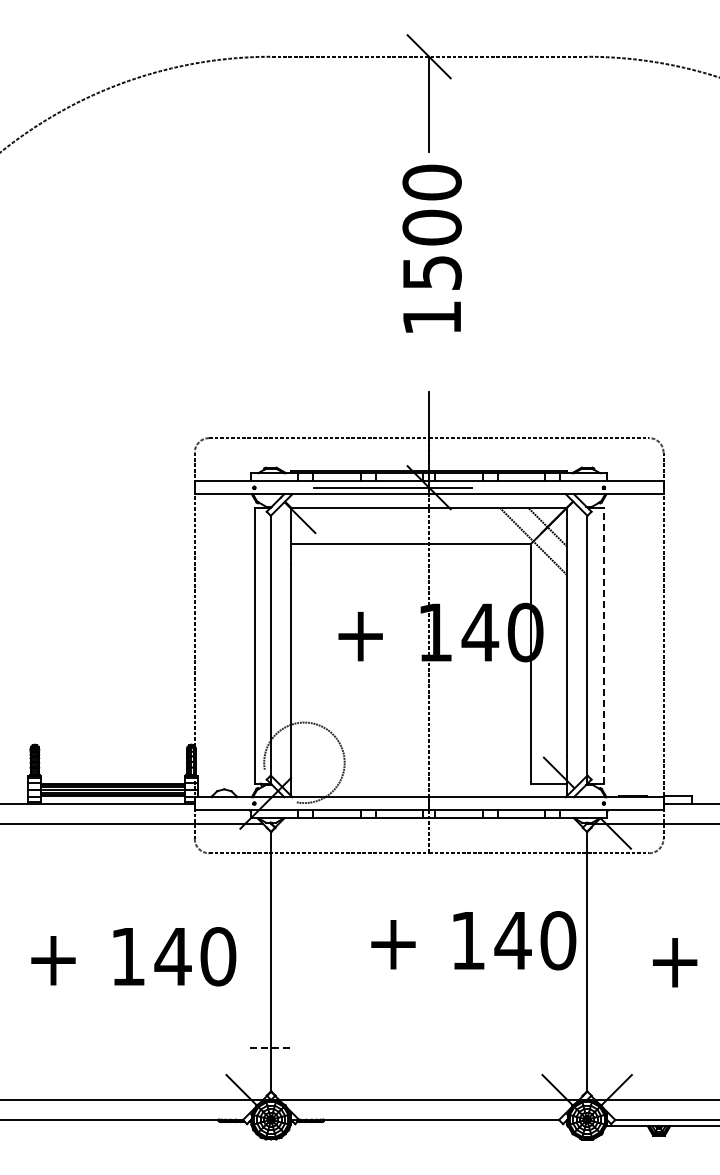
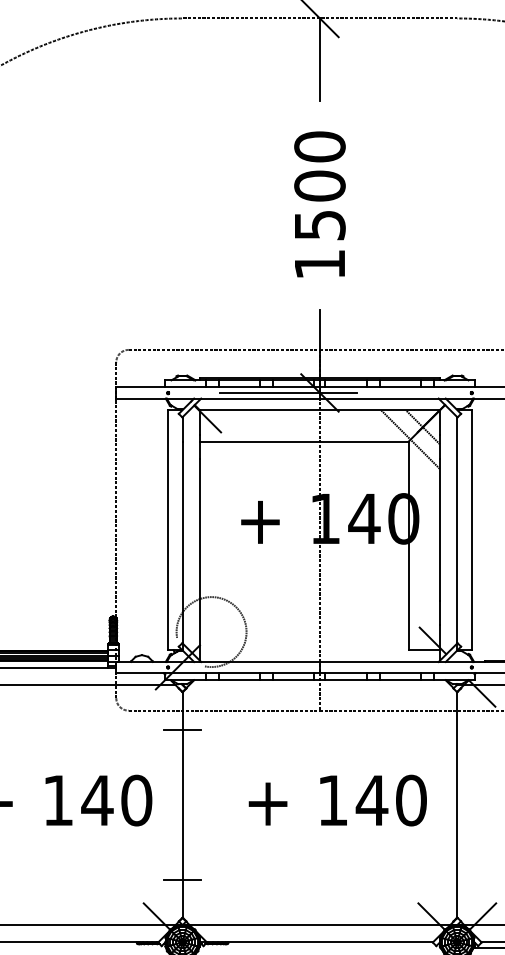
text: (431, 248) -> (319, 204), moved
line: (603, 645) -> (471, 530), dashed -> solid
line: (270, 875) -> (182, 730), added
text: (473, 940) -> (337, 800), moved
line: (271, 1047) -> (182, 879), dashed -> solid

